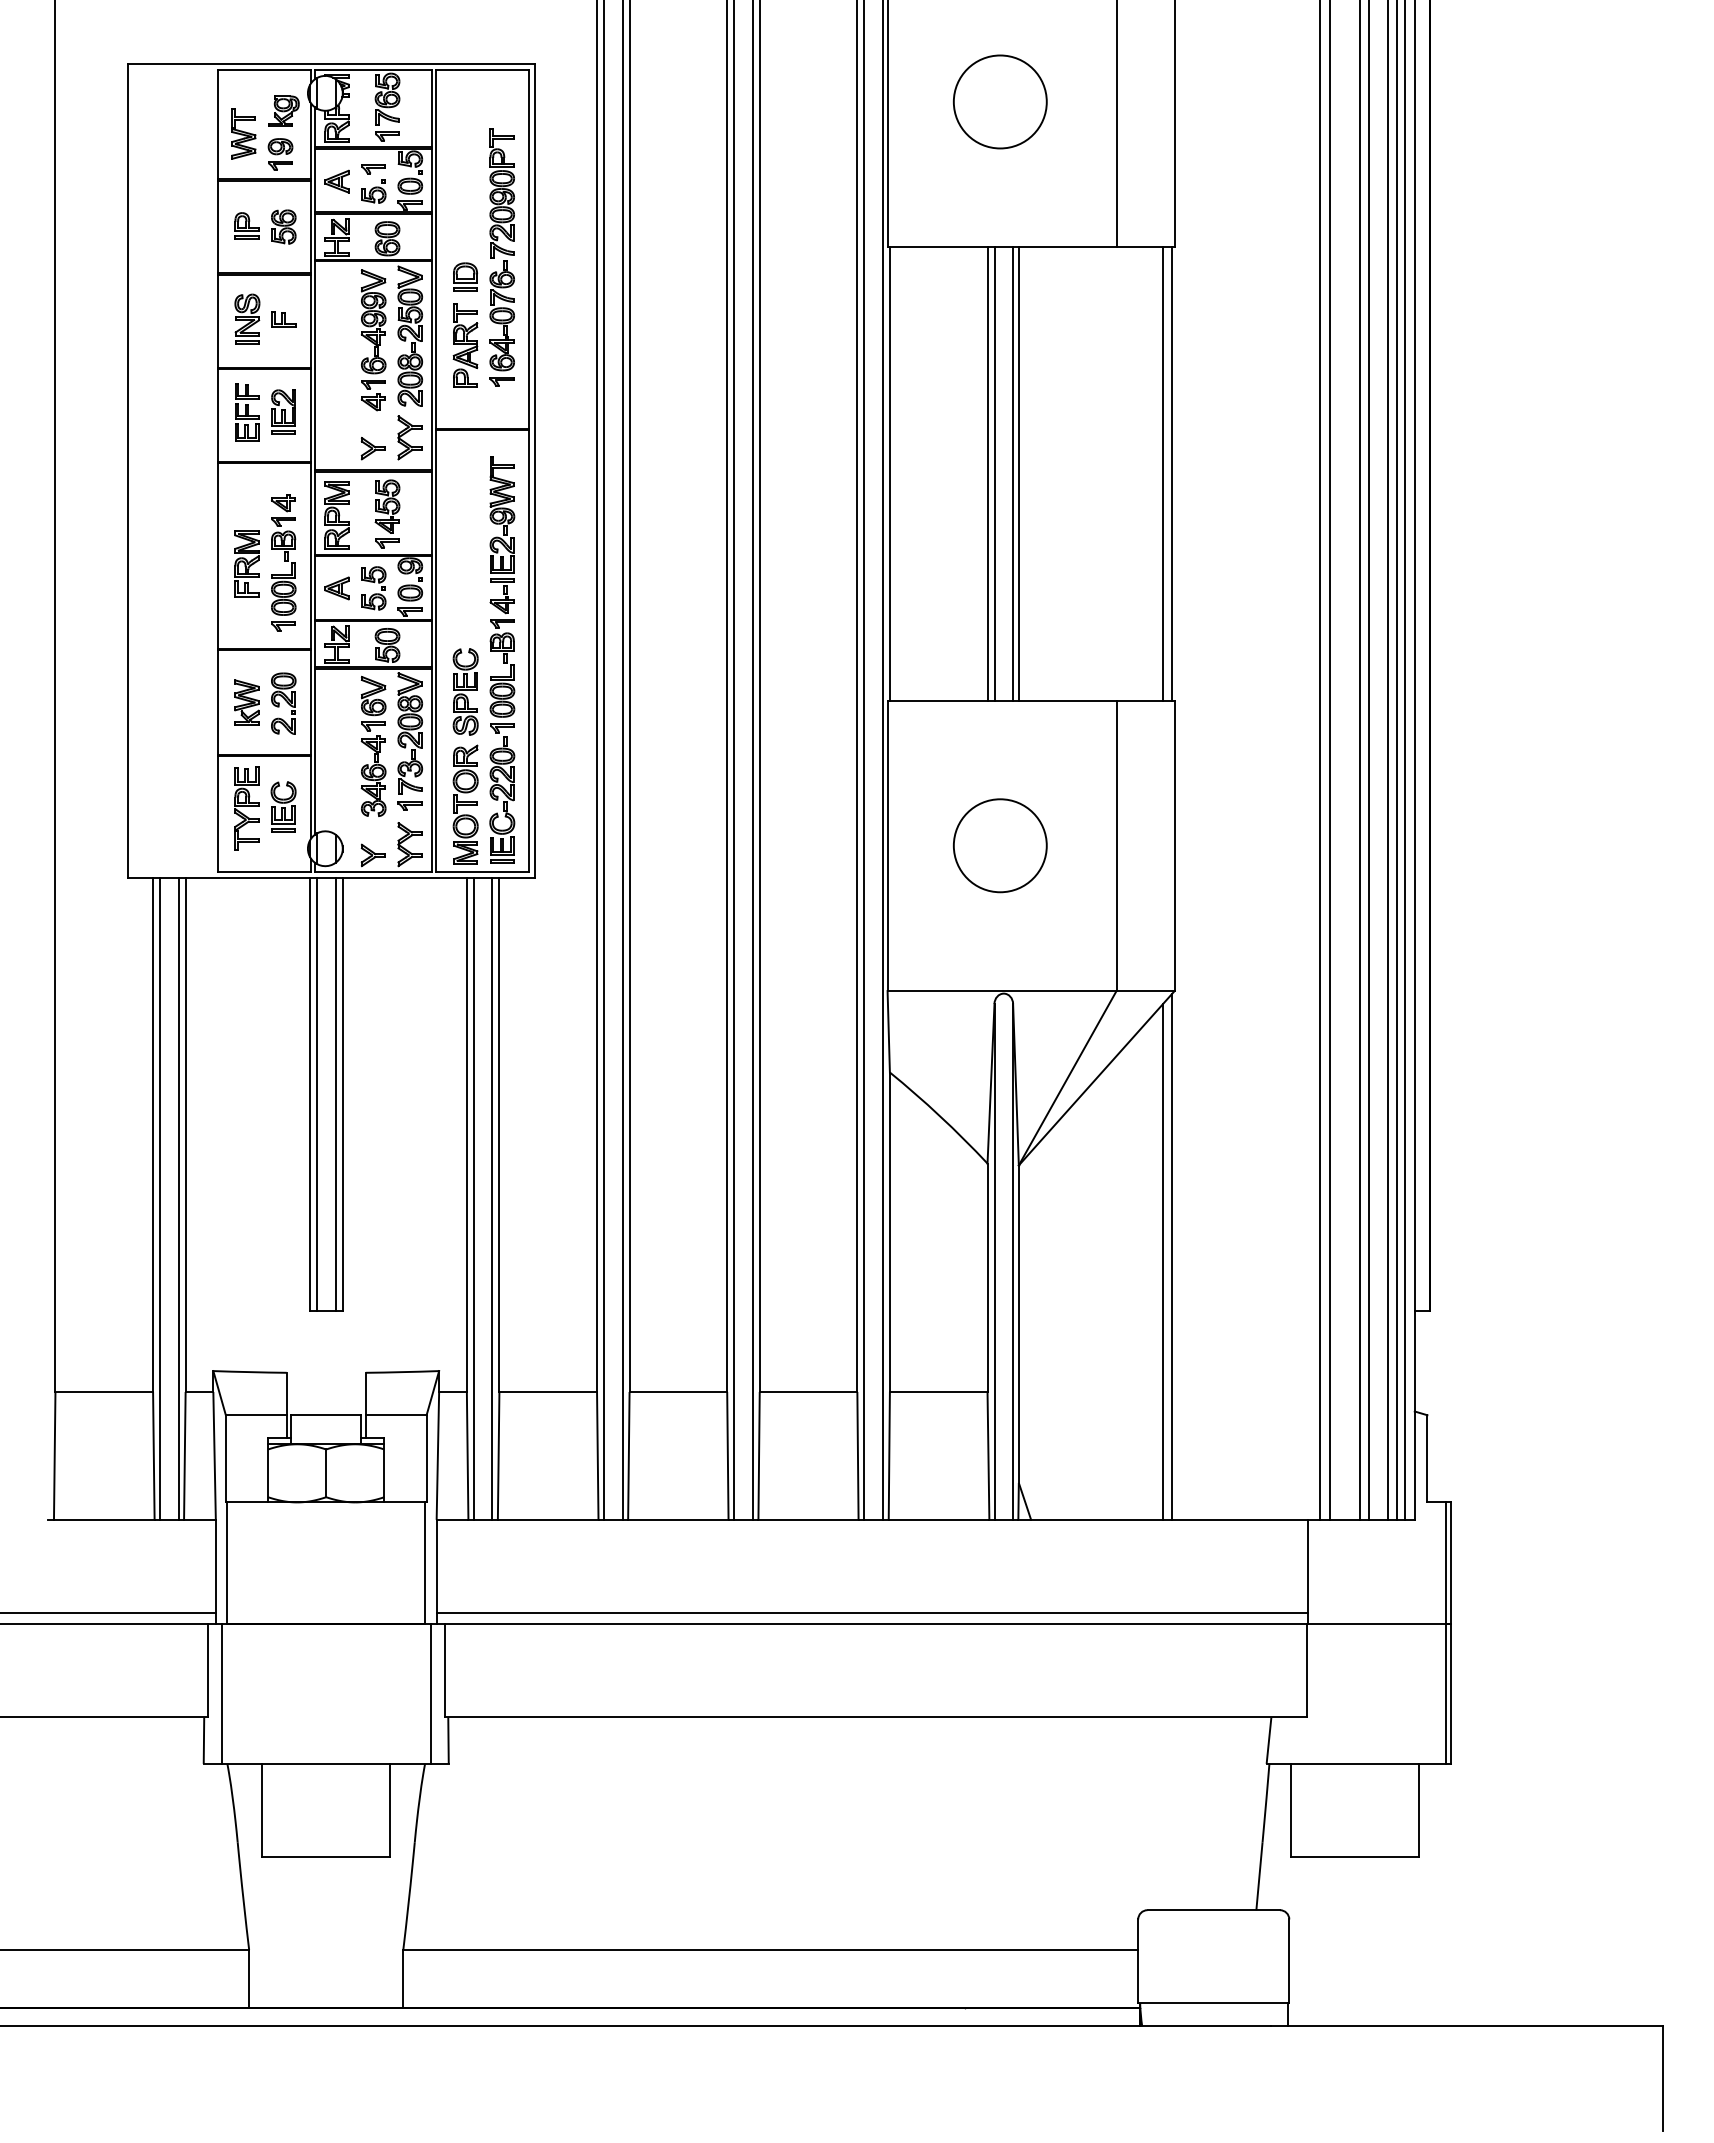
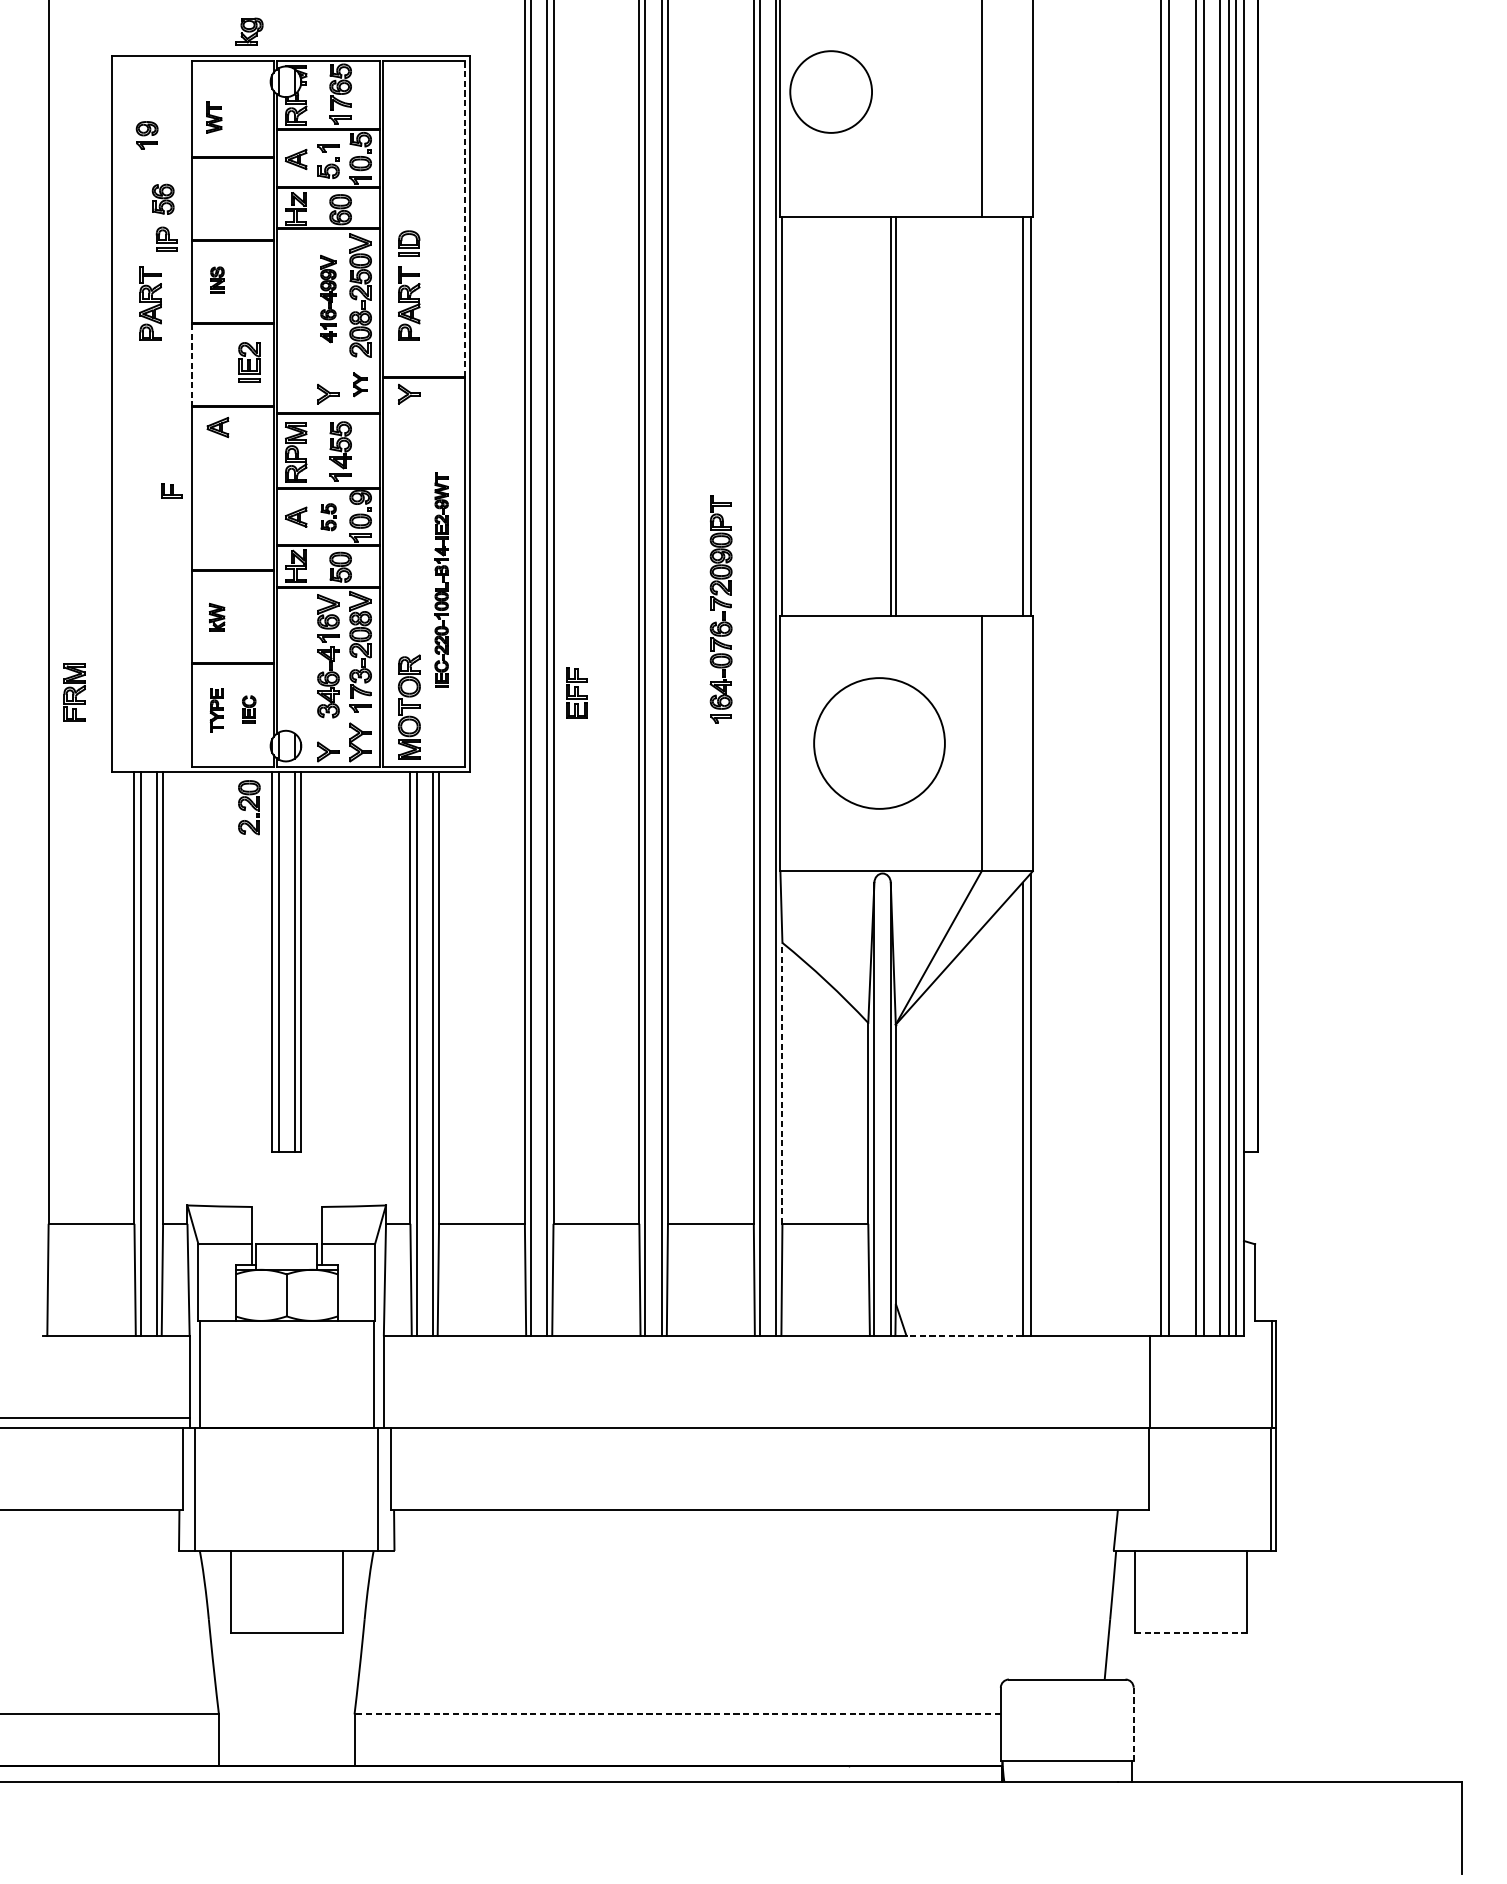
circle: (999, 101) -> (830, 91), moved
part: (283, 110) -> (249, 30), moved
part: (243, 133) -> (213, 117), size x0.7
part: (280, 154) -> (147, 135), moved
part: (246, 225) -> (166, 238), moved
part: (283, 226) -> (162, 198), moved
line: (528, 249) -> (464, 219), solid -> dashed
part: (501, 257) -> (720, 609), moved
part: (247, 318) -> (217, 279), size x0.6
part: (283, 319) -> (171, 490), moved
part: (373, 340) -> (328, 299), size x0.7
part: (171, 345) -> (150, 303), added
part: (247, 412) -> (577, 693), moved
line: (218, 415) -> (192, 365), solid -> dashed
part: (409, 437) -> (359, 384), size x0.6
part: (464, 448) -> (408, 394), added
line: (987, 473) -> (868, 416), removed
line: (994, 473) -> (874, 416), removed
part: (247, 486) -> (217, 427), added
part: (283, 562) -> (249, 494), removed
part: (246, 563) -> (74, 692), moved
part: (373, 588) -> (328, 517), size x0.7
part: (502, 659) -> (441, 579), size x0.6
part: (465, 691) -> (409, 607), removed
part: (246, 702) -> (216, 617), size x0.7
part: (283, 703) -> (249, 807), moved
part: (283, 806) -> (249, 708), size x0.6
part: (246, 808) -> (216, 710), size x0.6
circle: (999, 845) -> (878, 743), size x1.6
line: (889, 1232) -> (782, 1083), solid -> dashed
line: (1097, 1519) -> (964, 1335), solid -> dashed
line: (871, 1612) -> (766, 1417), removed
line: (1354, 1856) -> (1191, 1632), solid -> dashed
line: (770, 1949) -> (677, 1714), solid -> dashed
line: (1289, 1961) -> (1133, 1724), solid -> dashed

